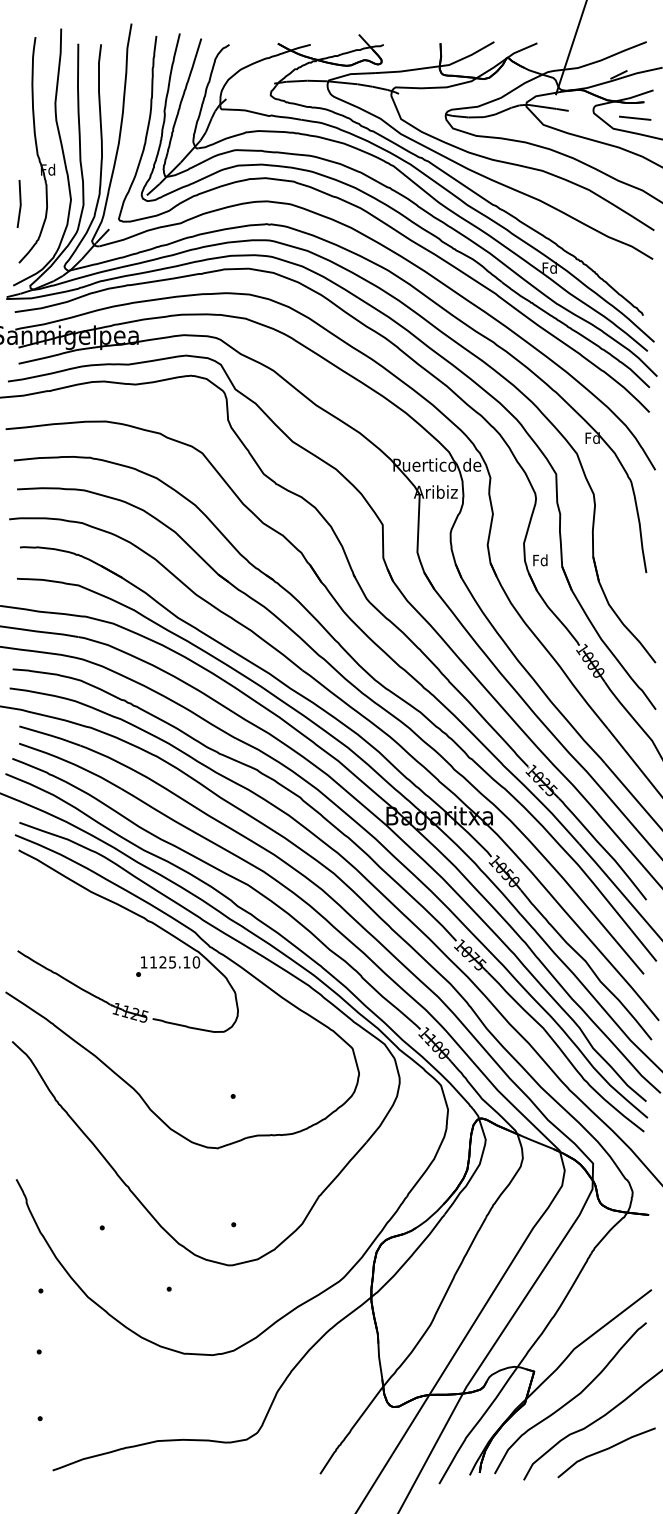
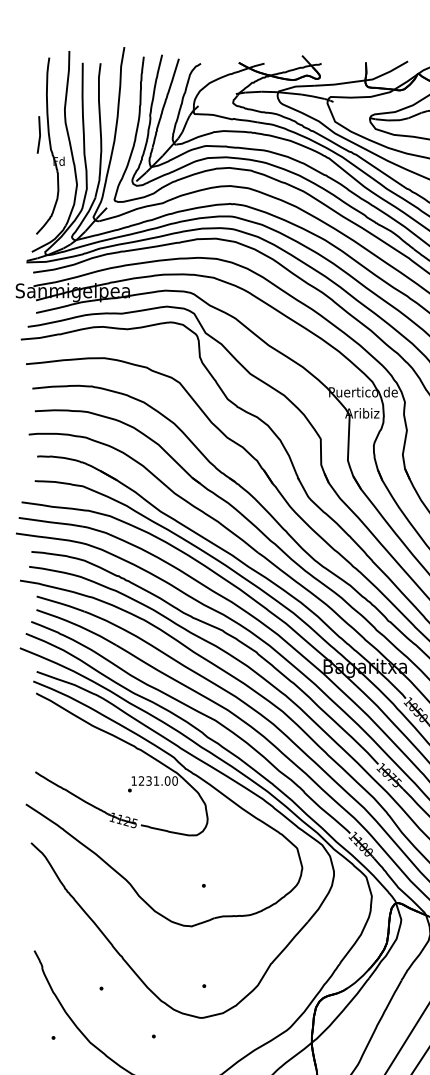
line: (19, 203) -> (39, 134), moved
text: (170, 962) -> (154, 781), 1125.10 -> 1231.00

